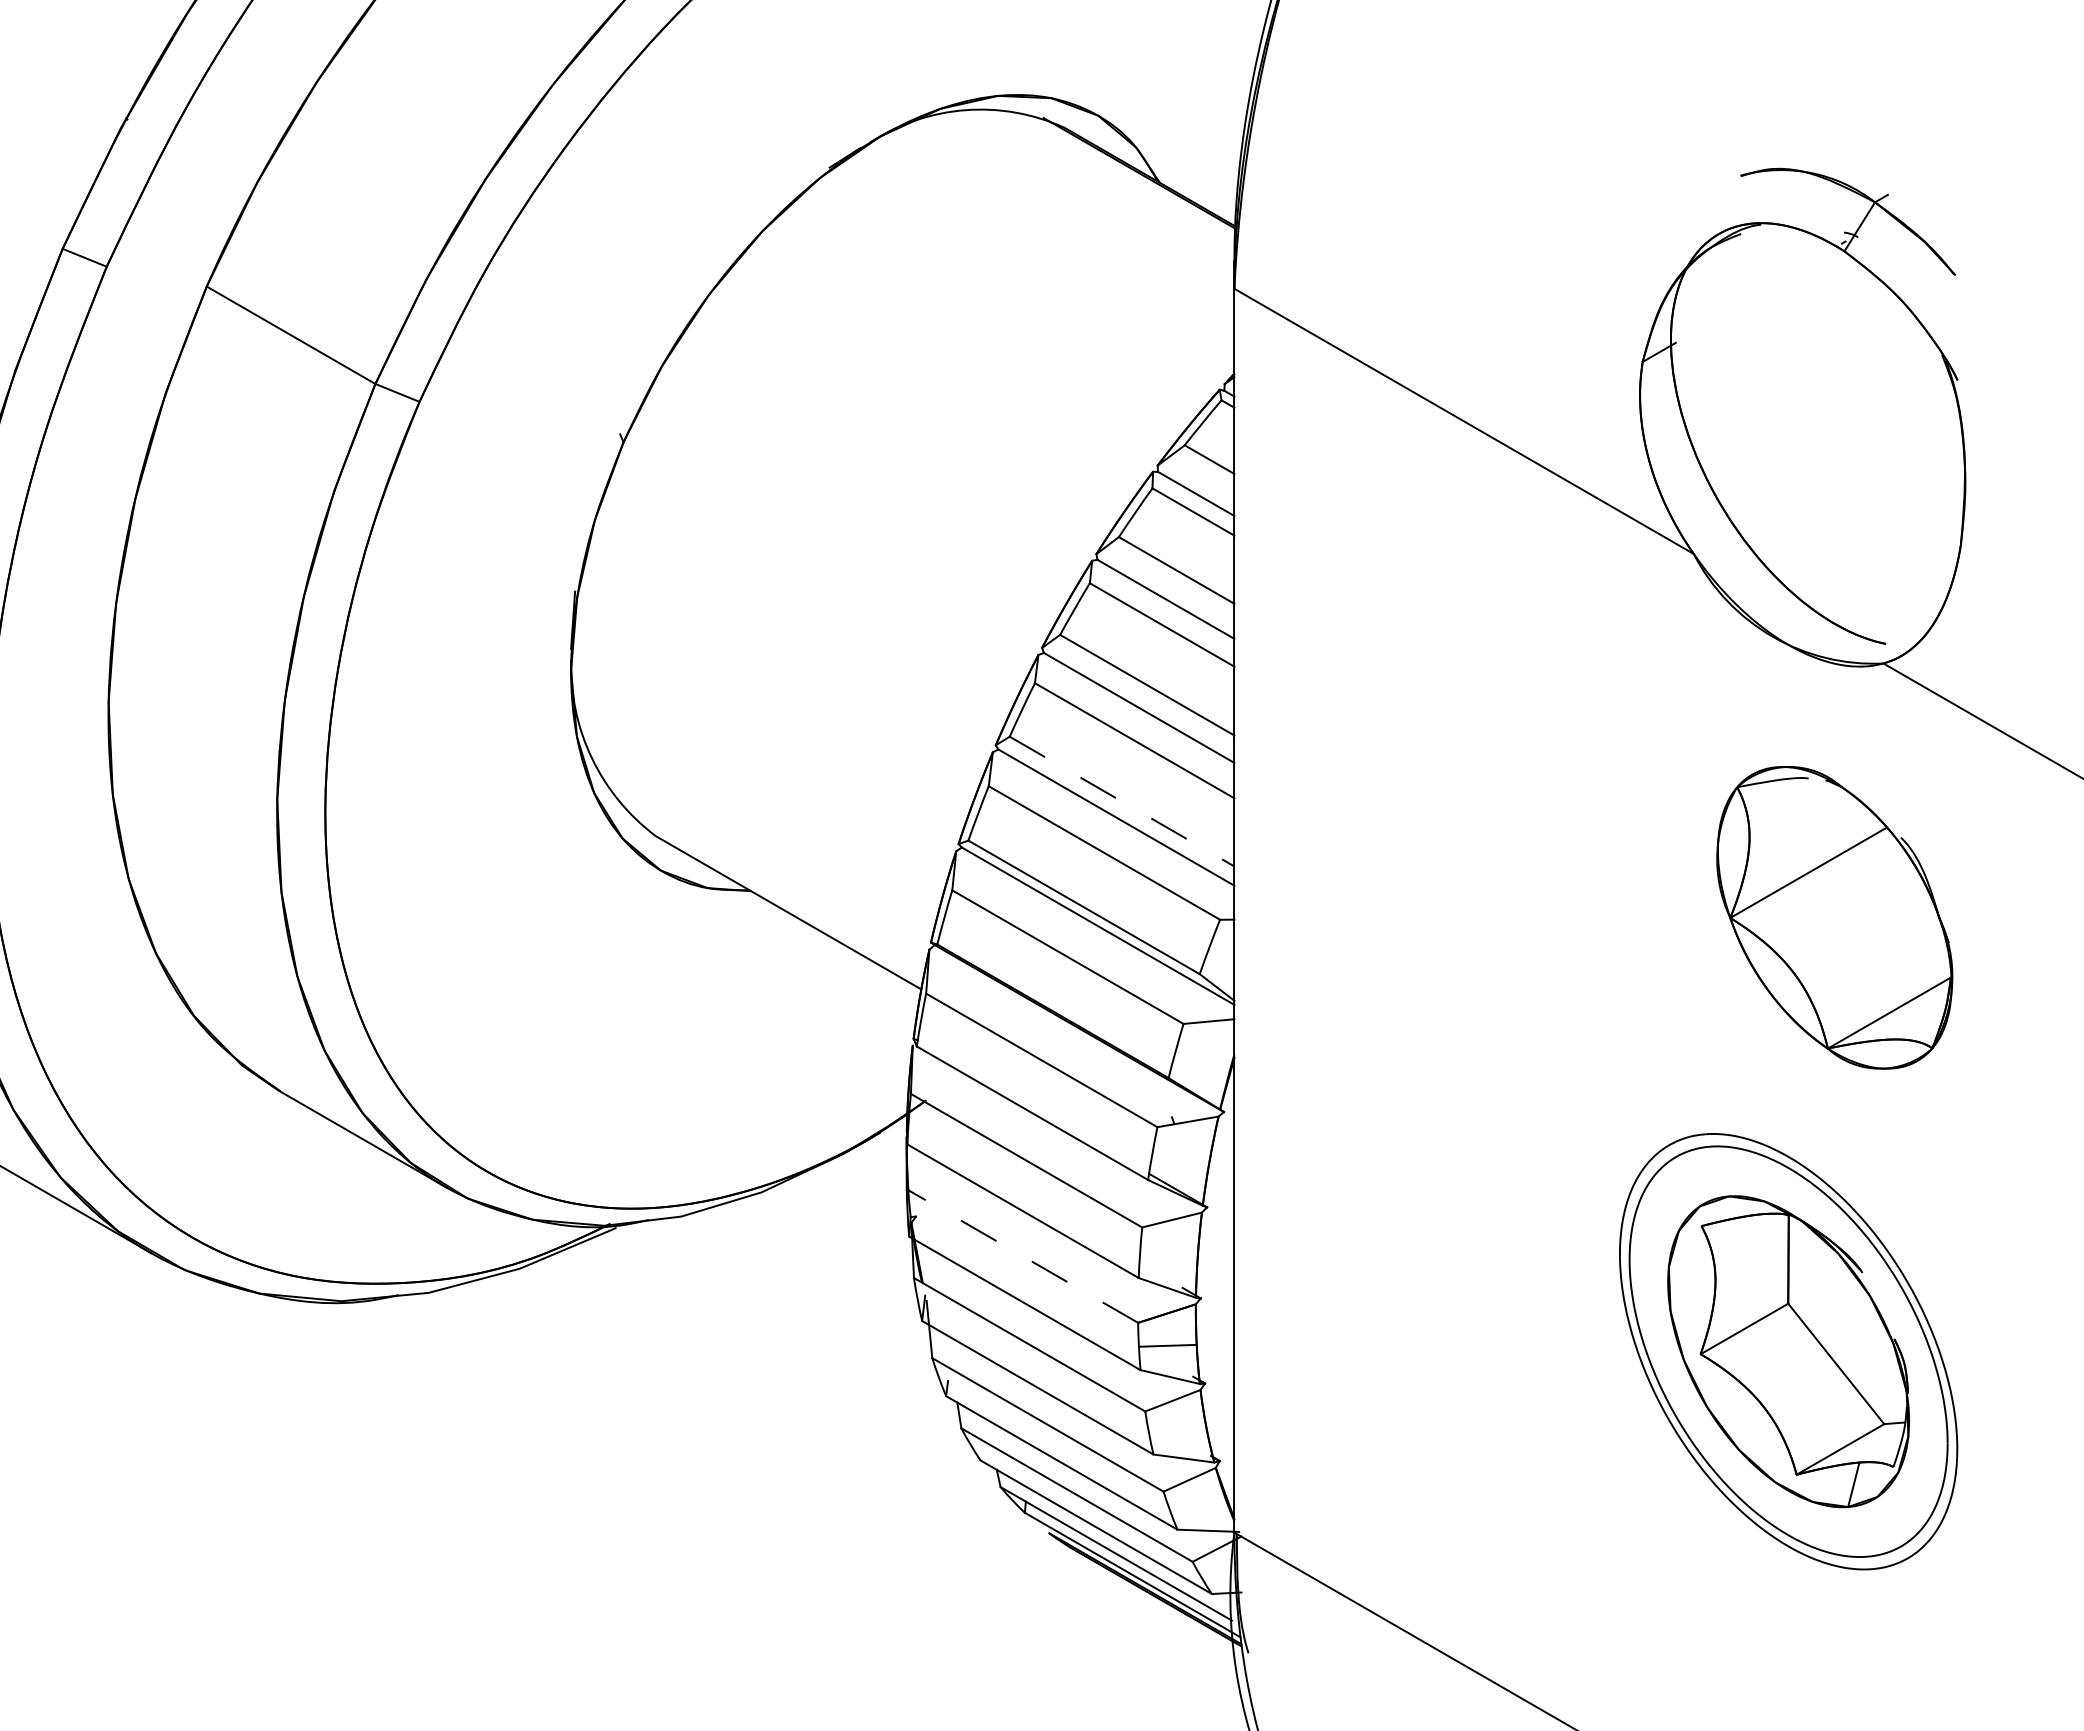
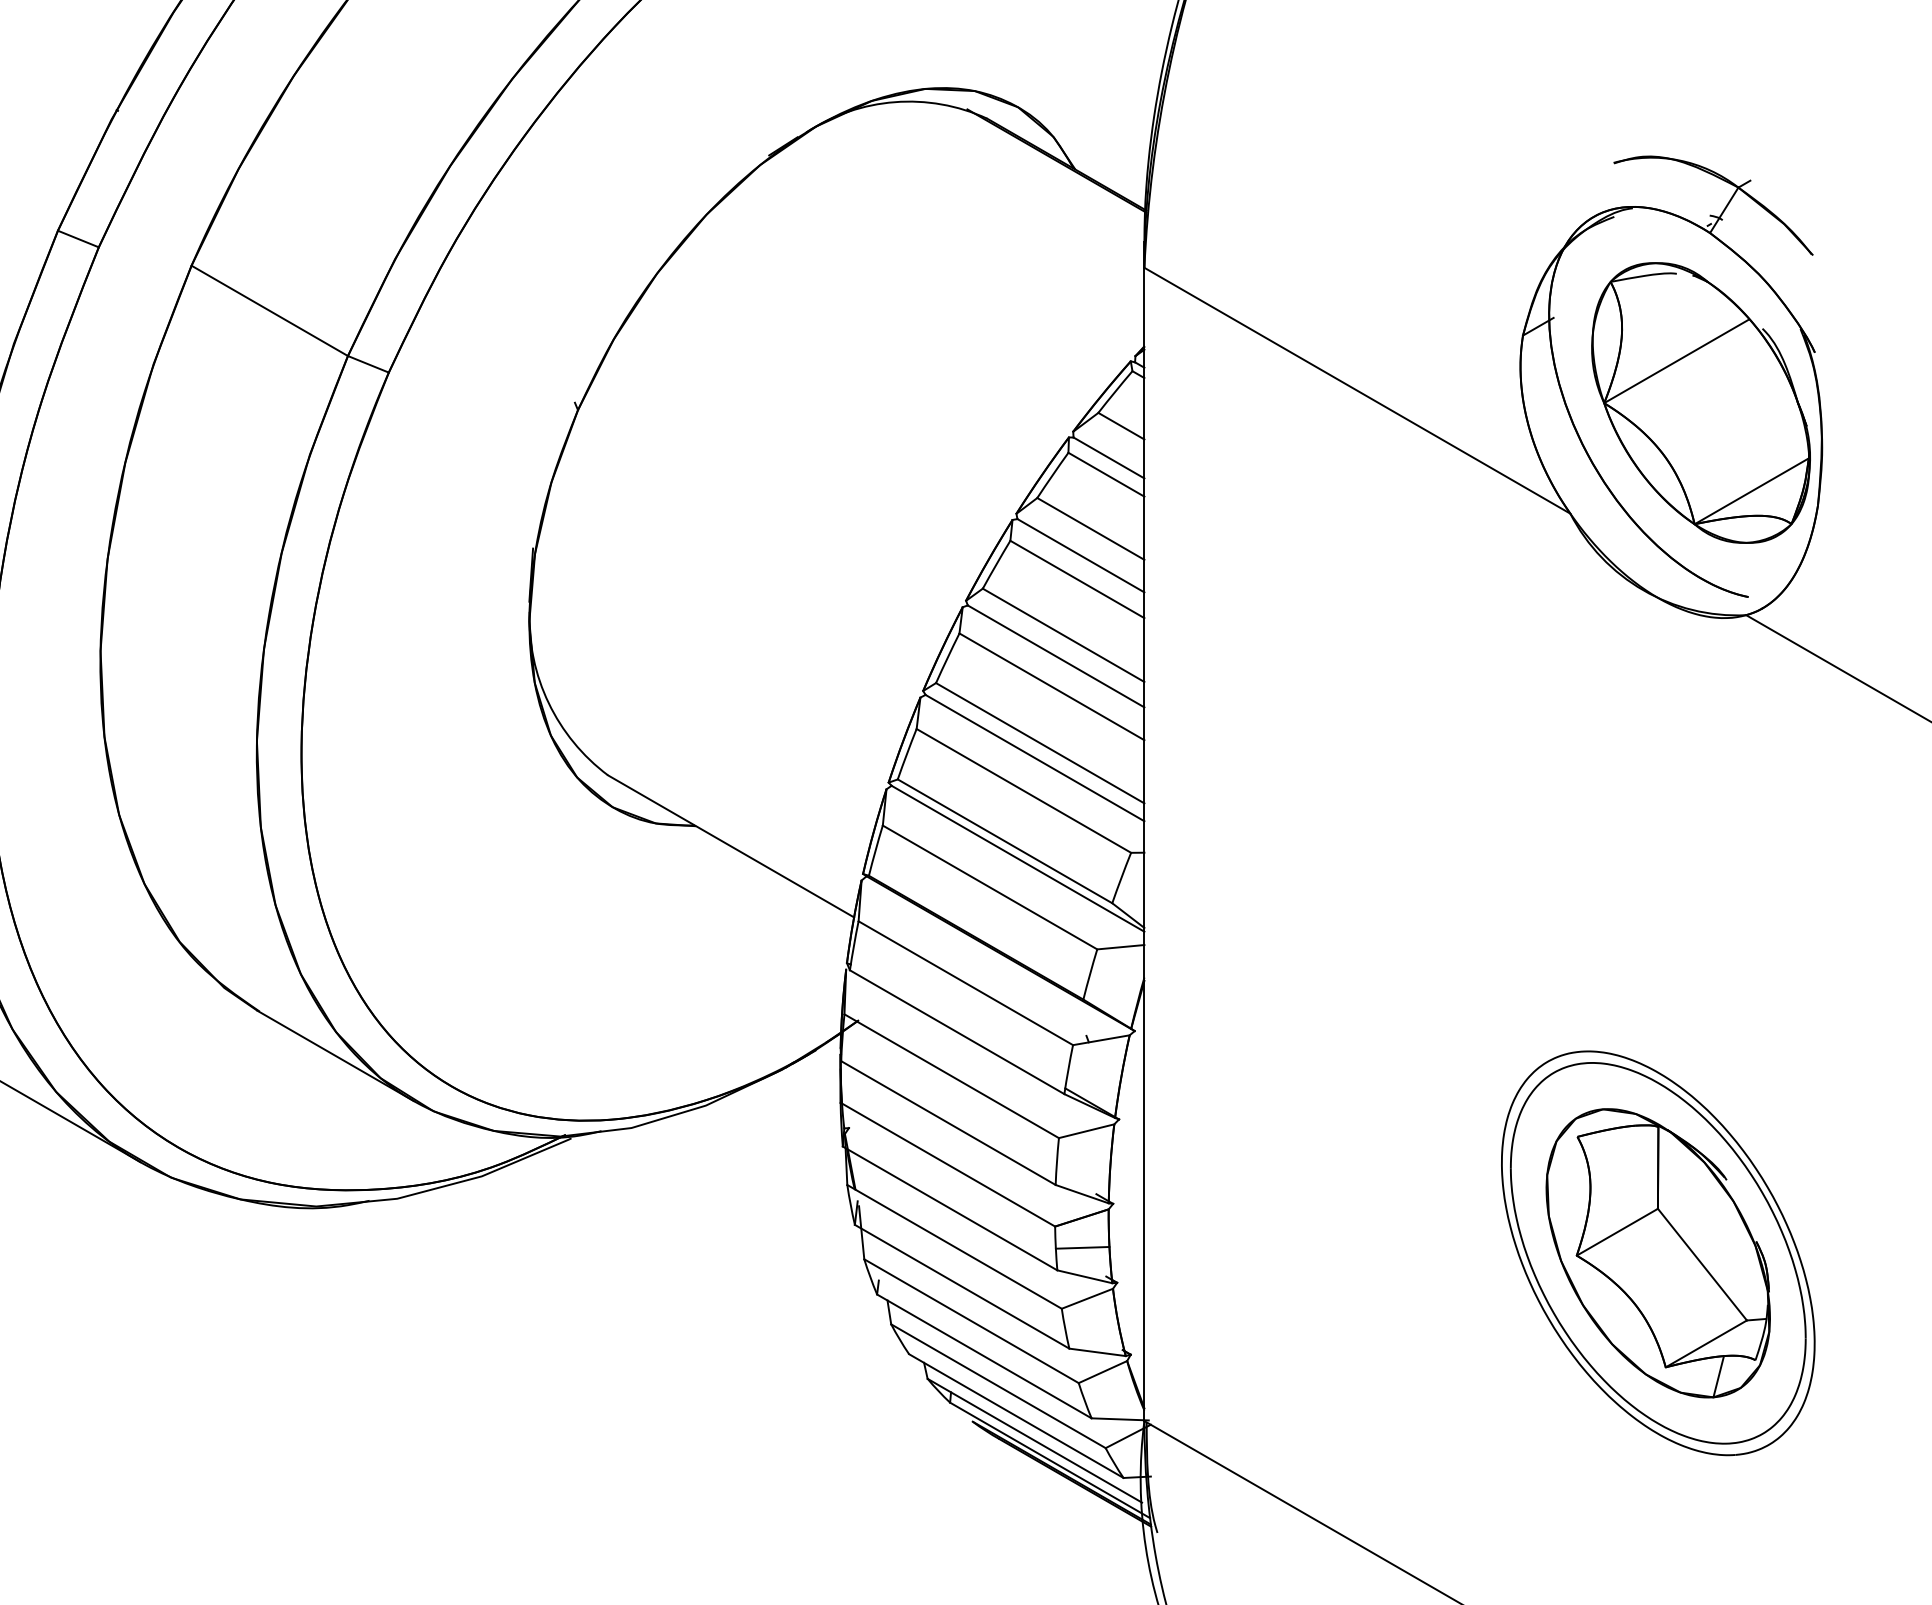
line: (1122, 801) -> (1040, 743), dashed -> solid
part: (1834, 917) -> (1700, 402), moved
line: (1022, 1255) -> (947, 1164), dashed -> solid

